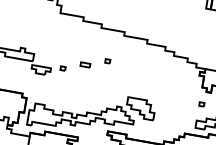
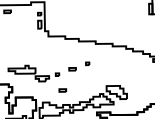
part: (65, 91) -> (62, 90), added

